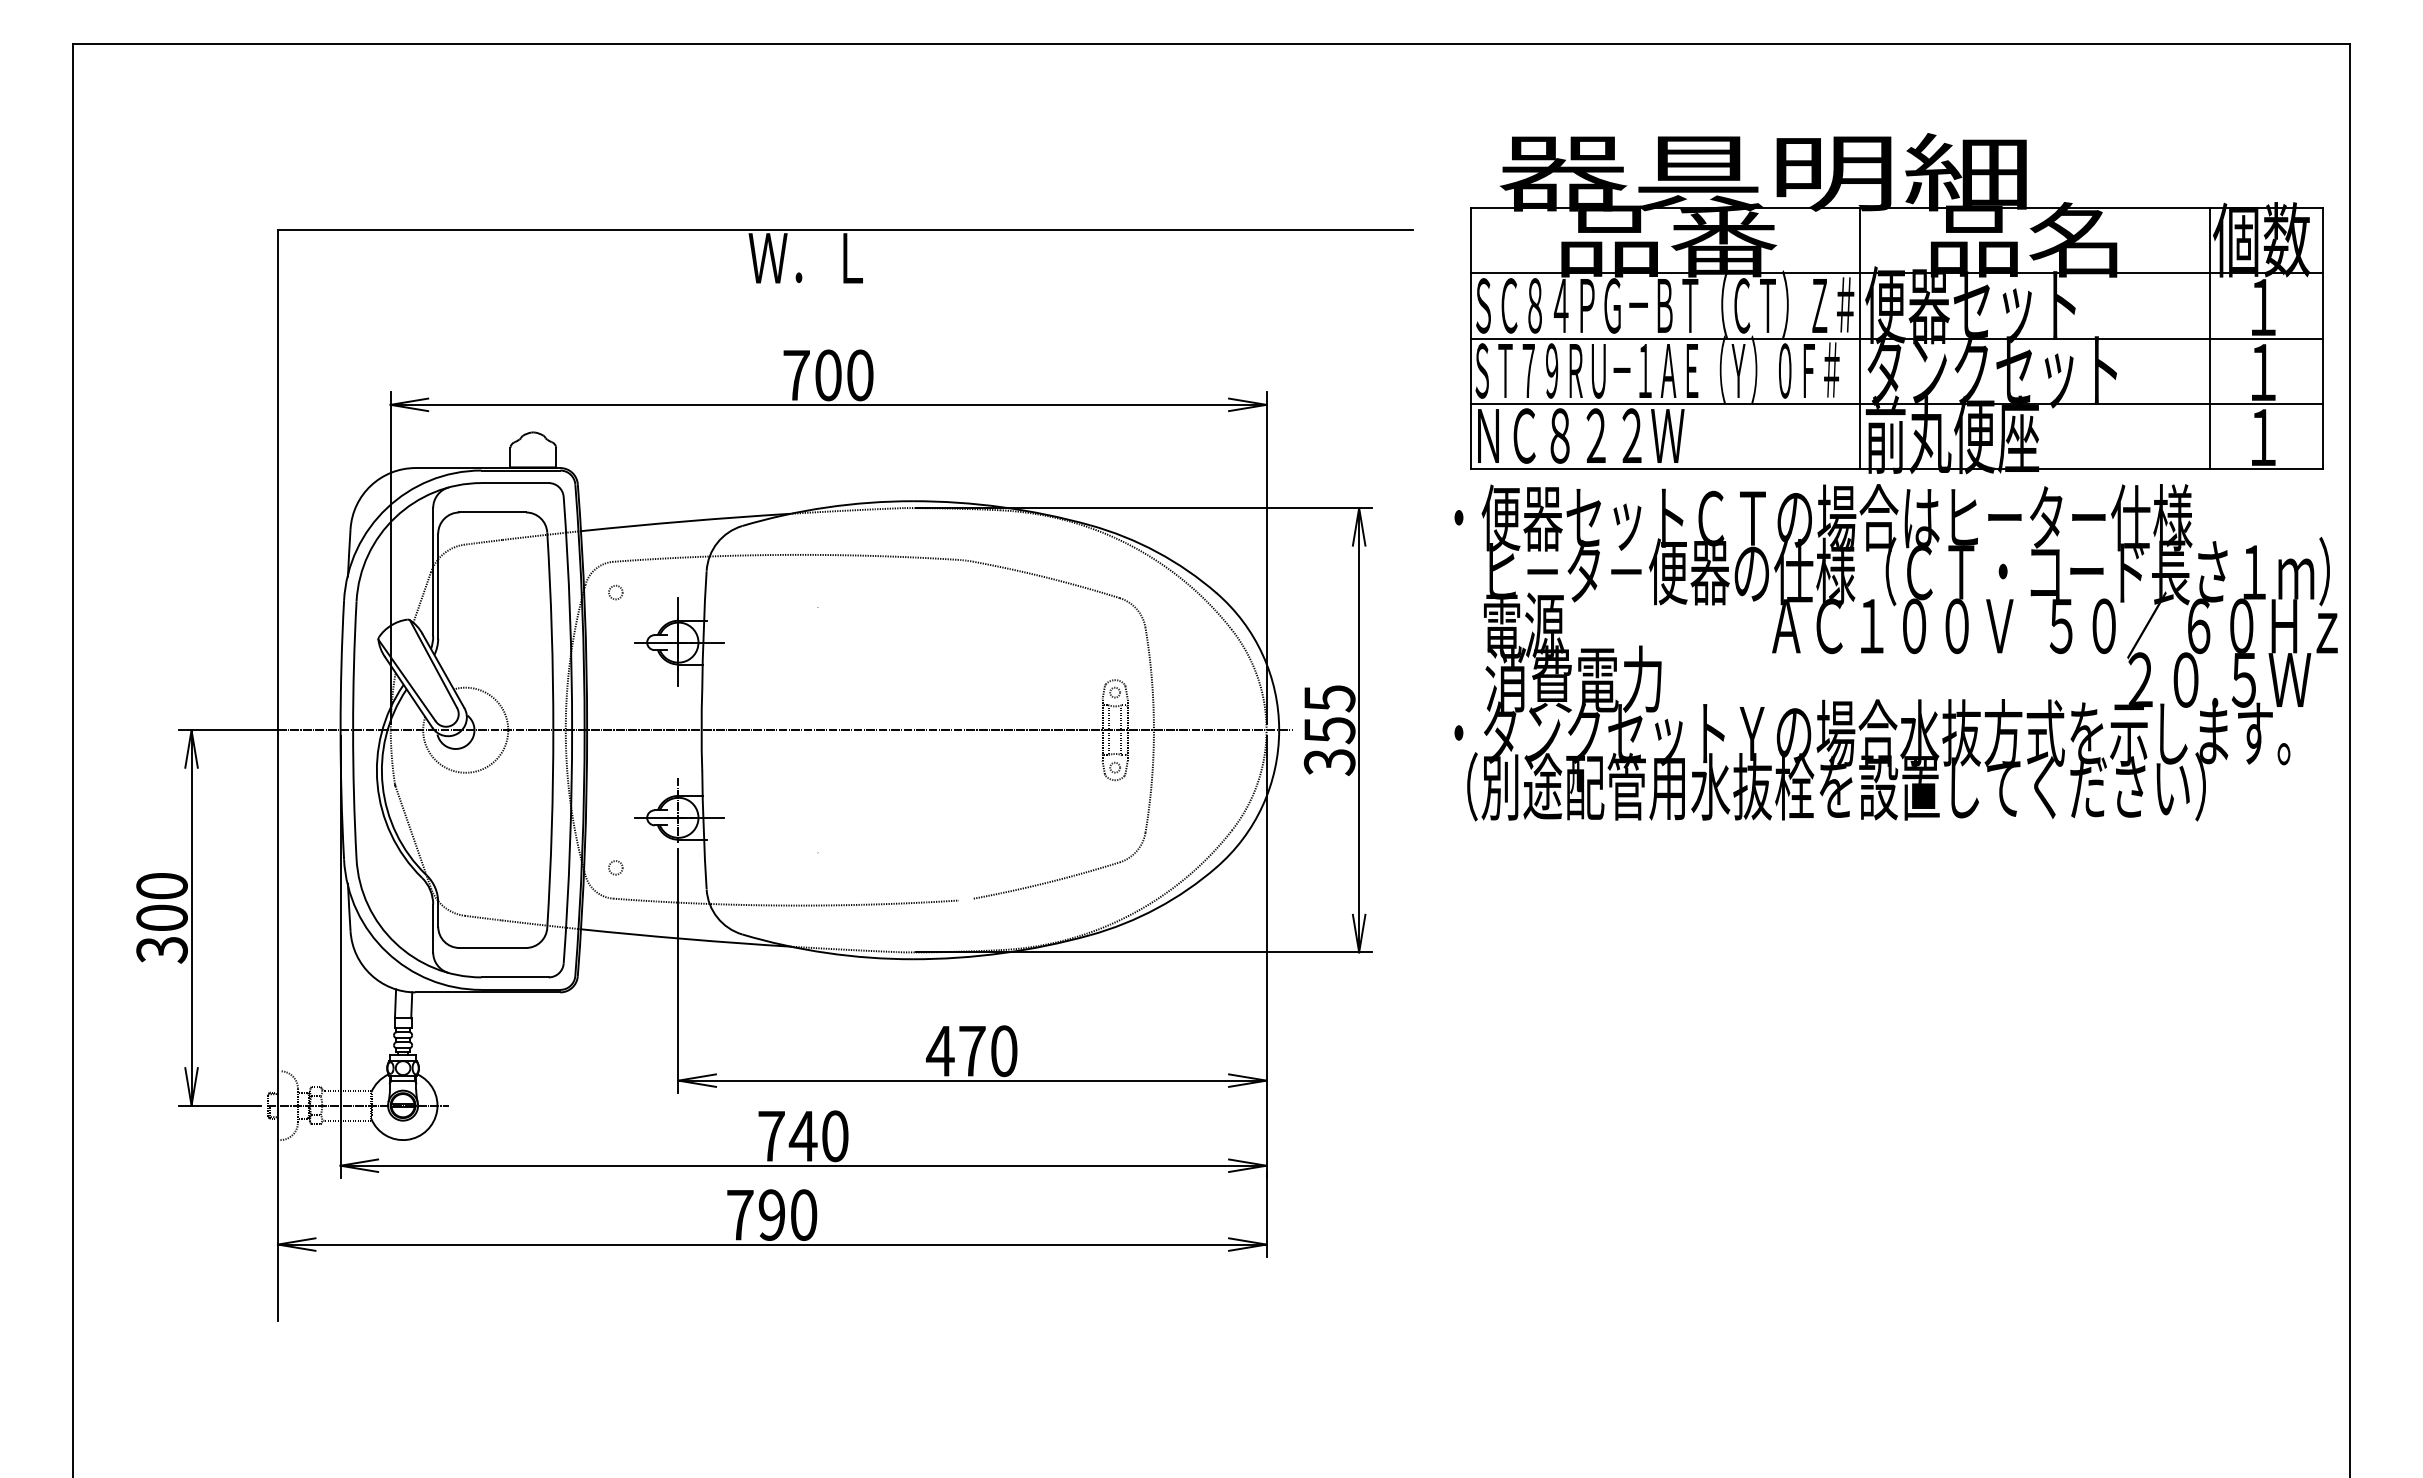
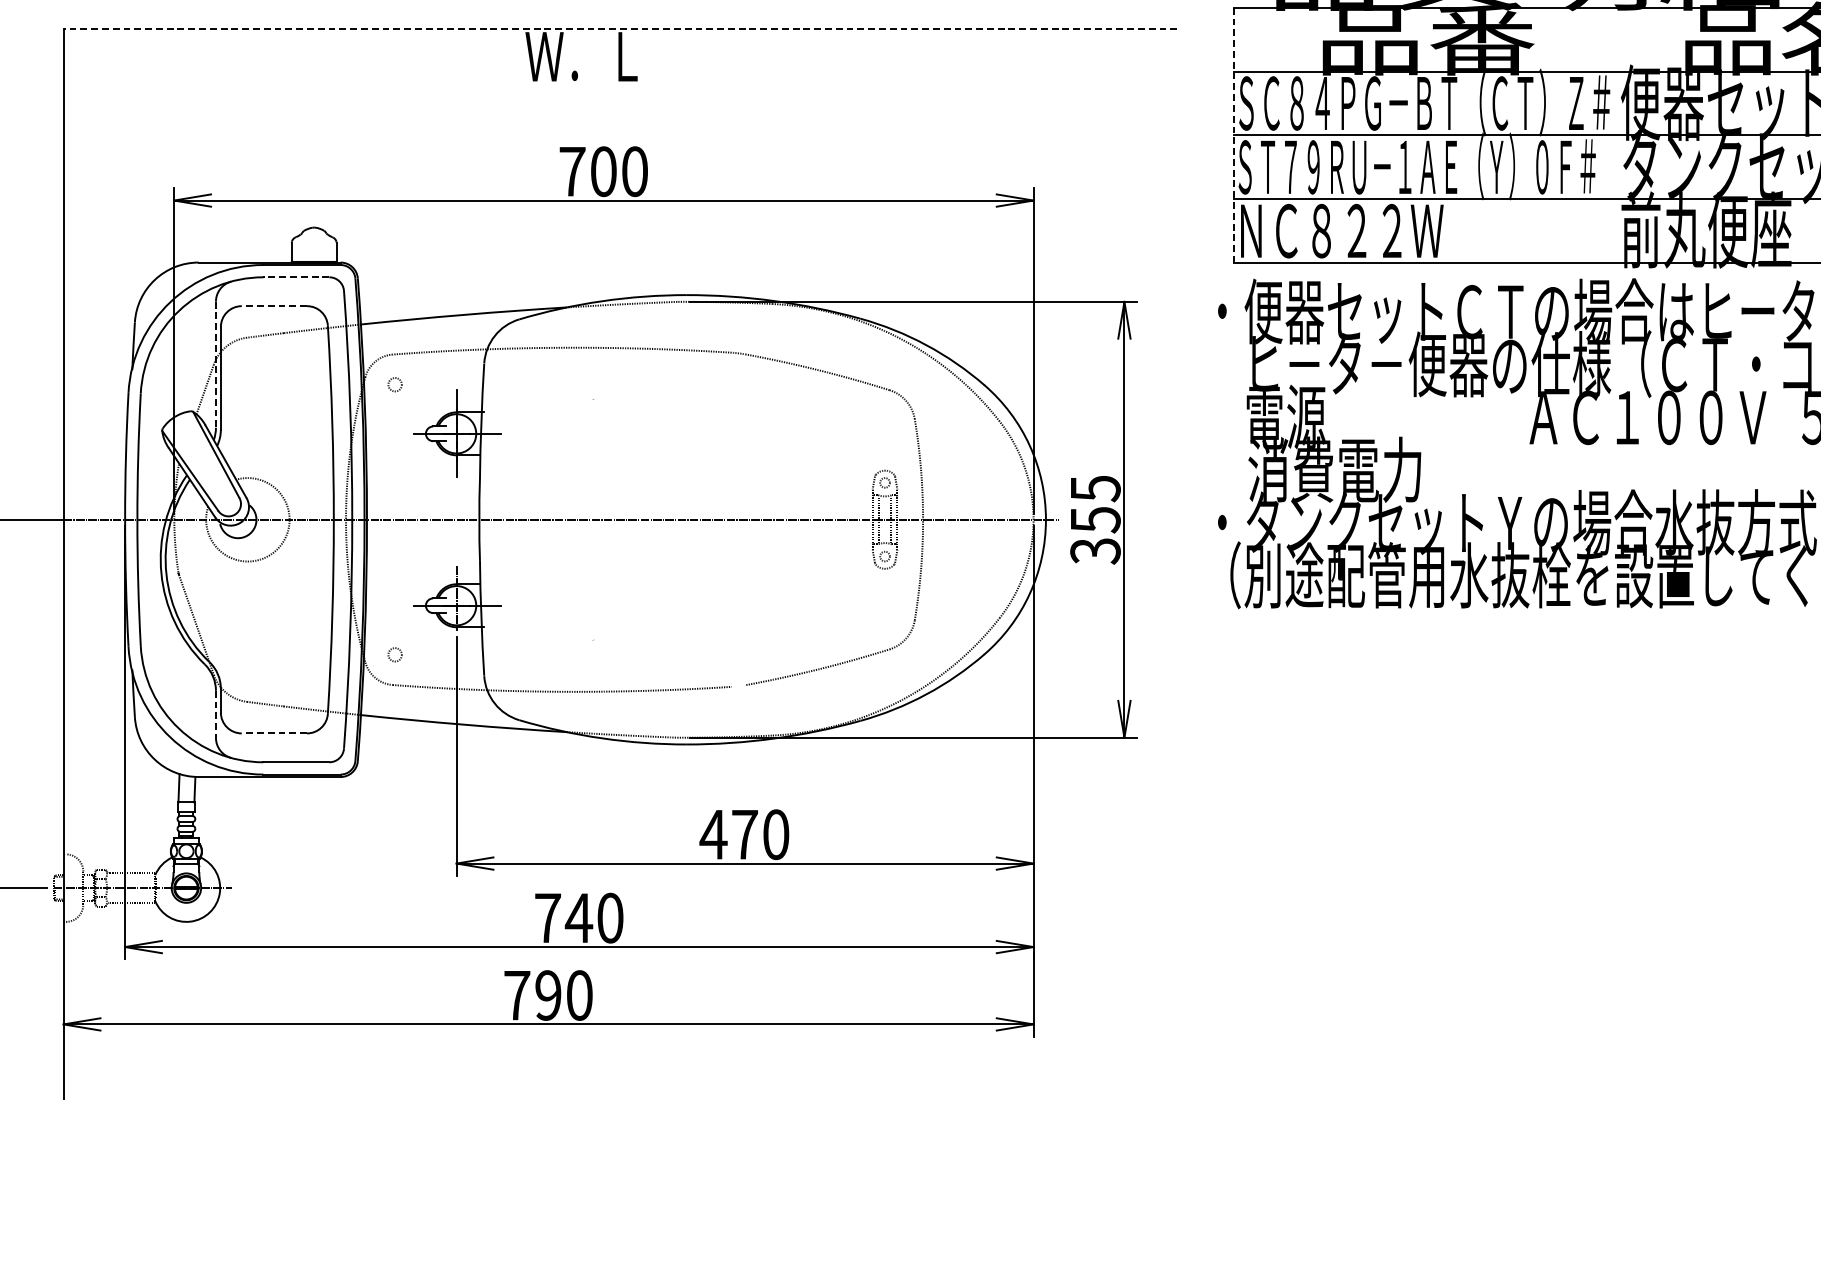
line: (845, 229) -> (620, 28), solid -> dashed
line: (1859, 338) -> (1615, 135), removed
line: (1470, 339) -> (1233, 136), solid -> dashed
line: (515, 483) -> (296, 277), solid -> dashed
line: (492, 512) -> (274, 306), solid -> dashed
line: (433, 572) -> (216, 365), solid -> dashed
line: (433, 928) -> (216, 714), solid -> dashed
line: (492, 947) -> (274, 732), solid -> dashed

